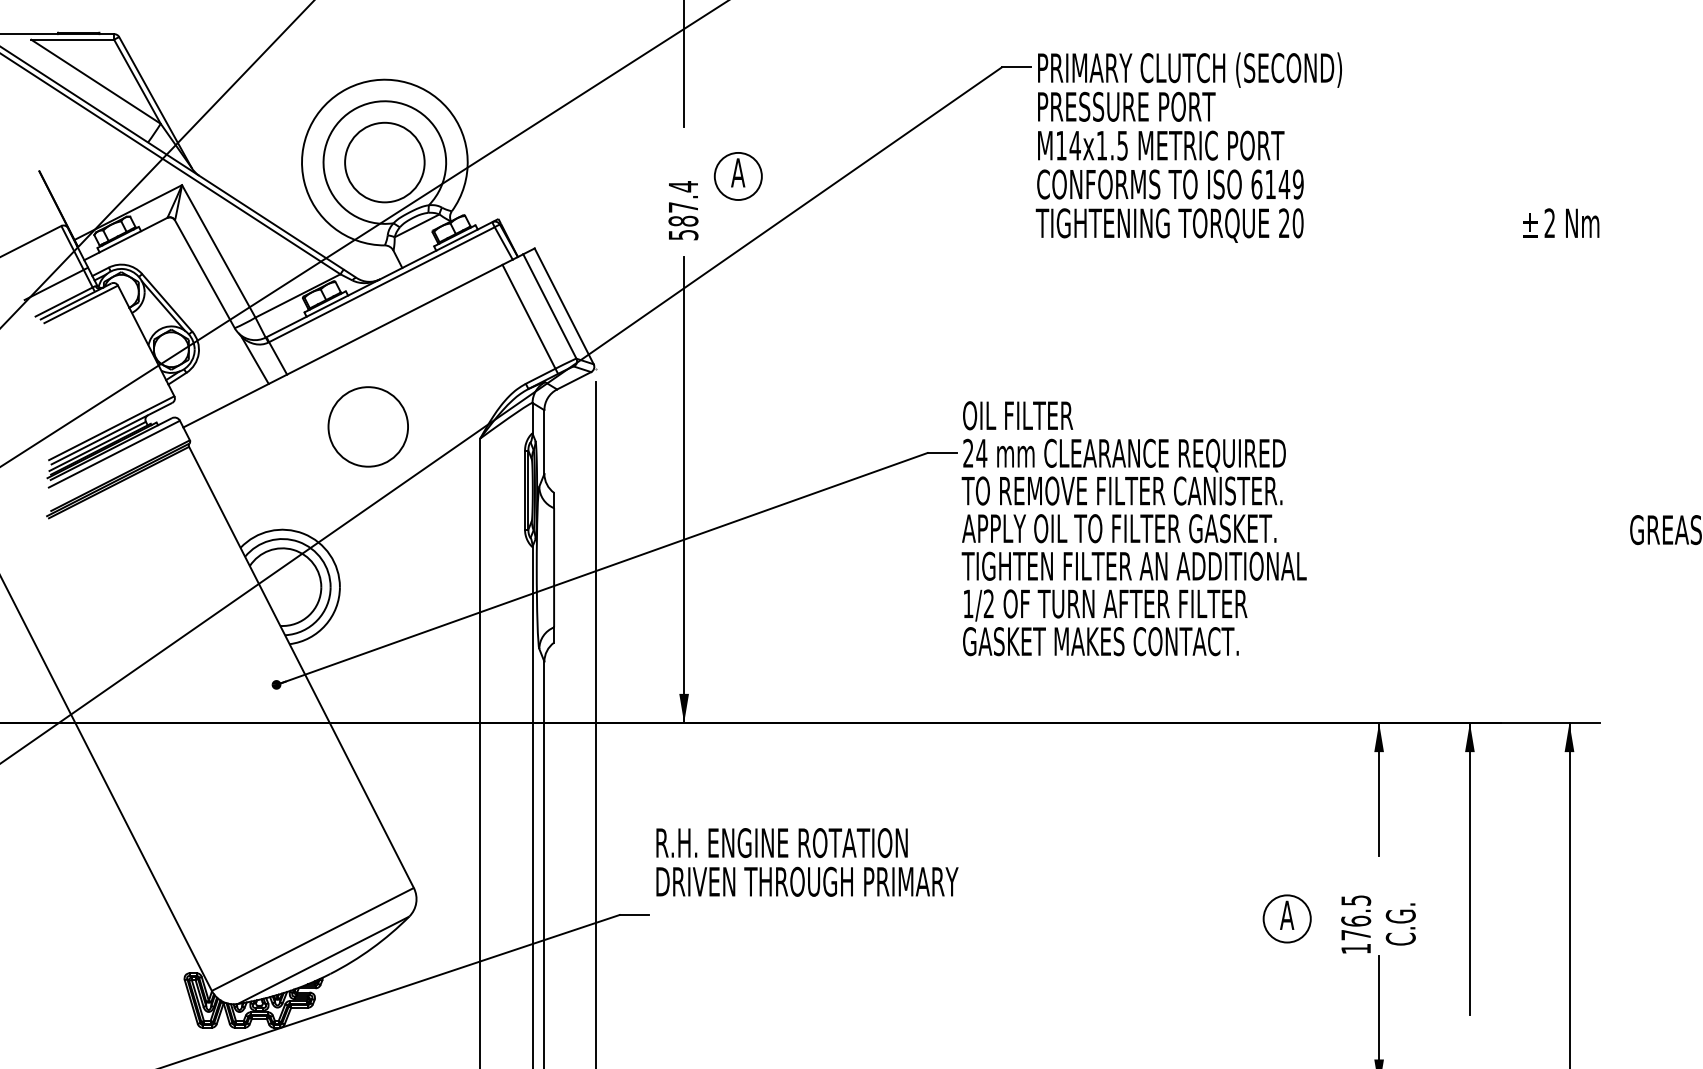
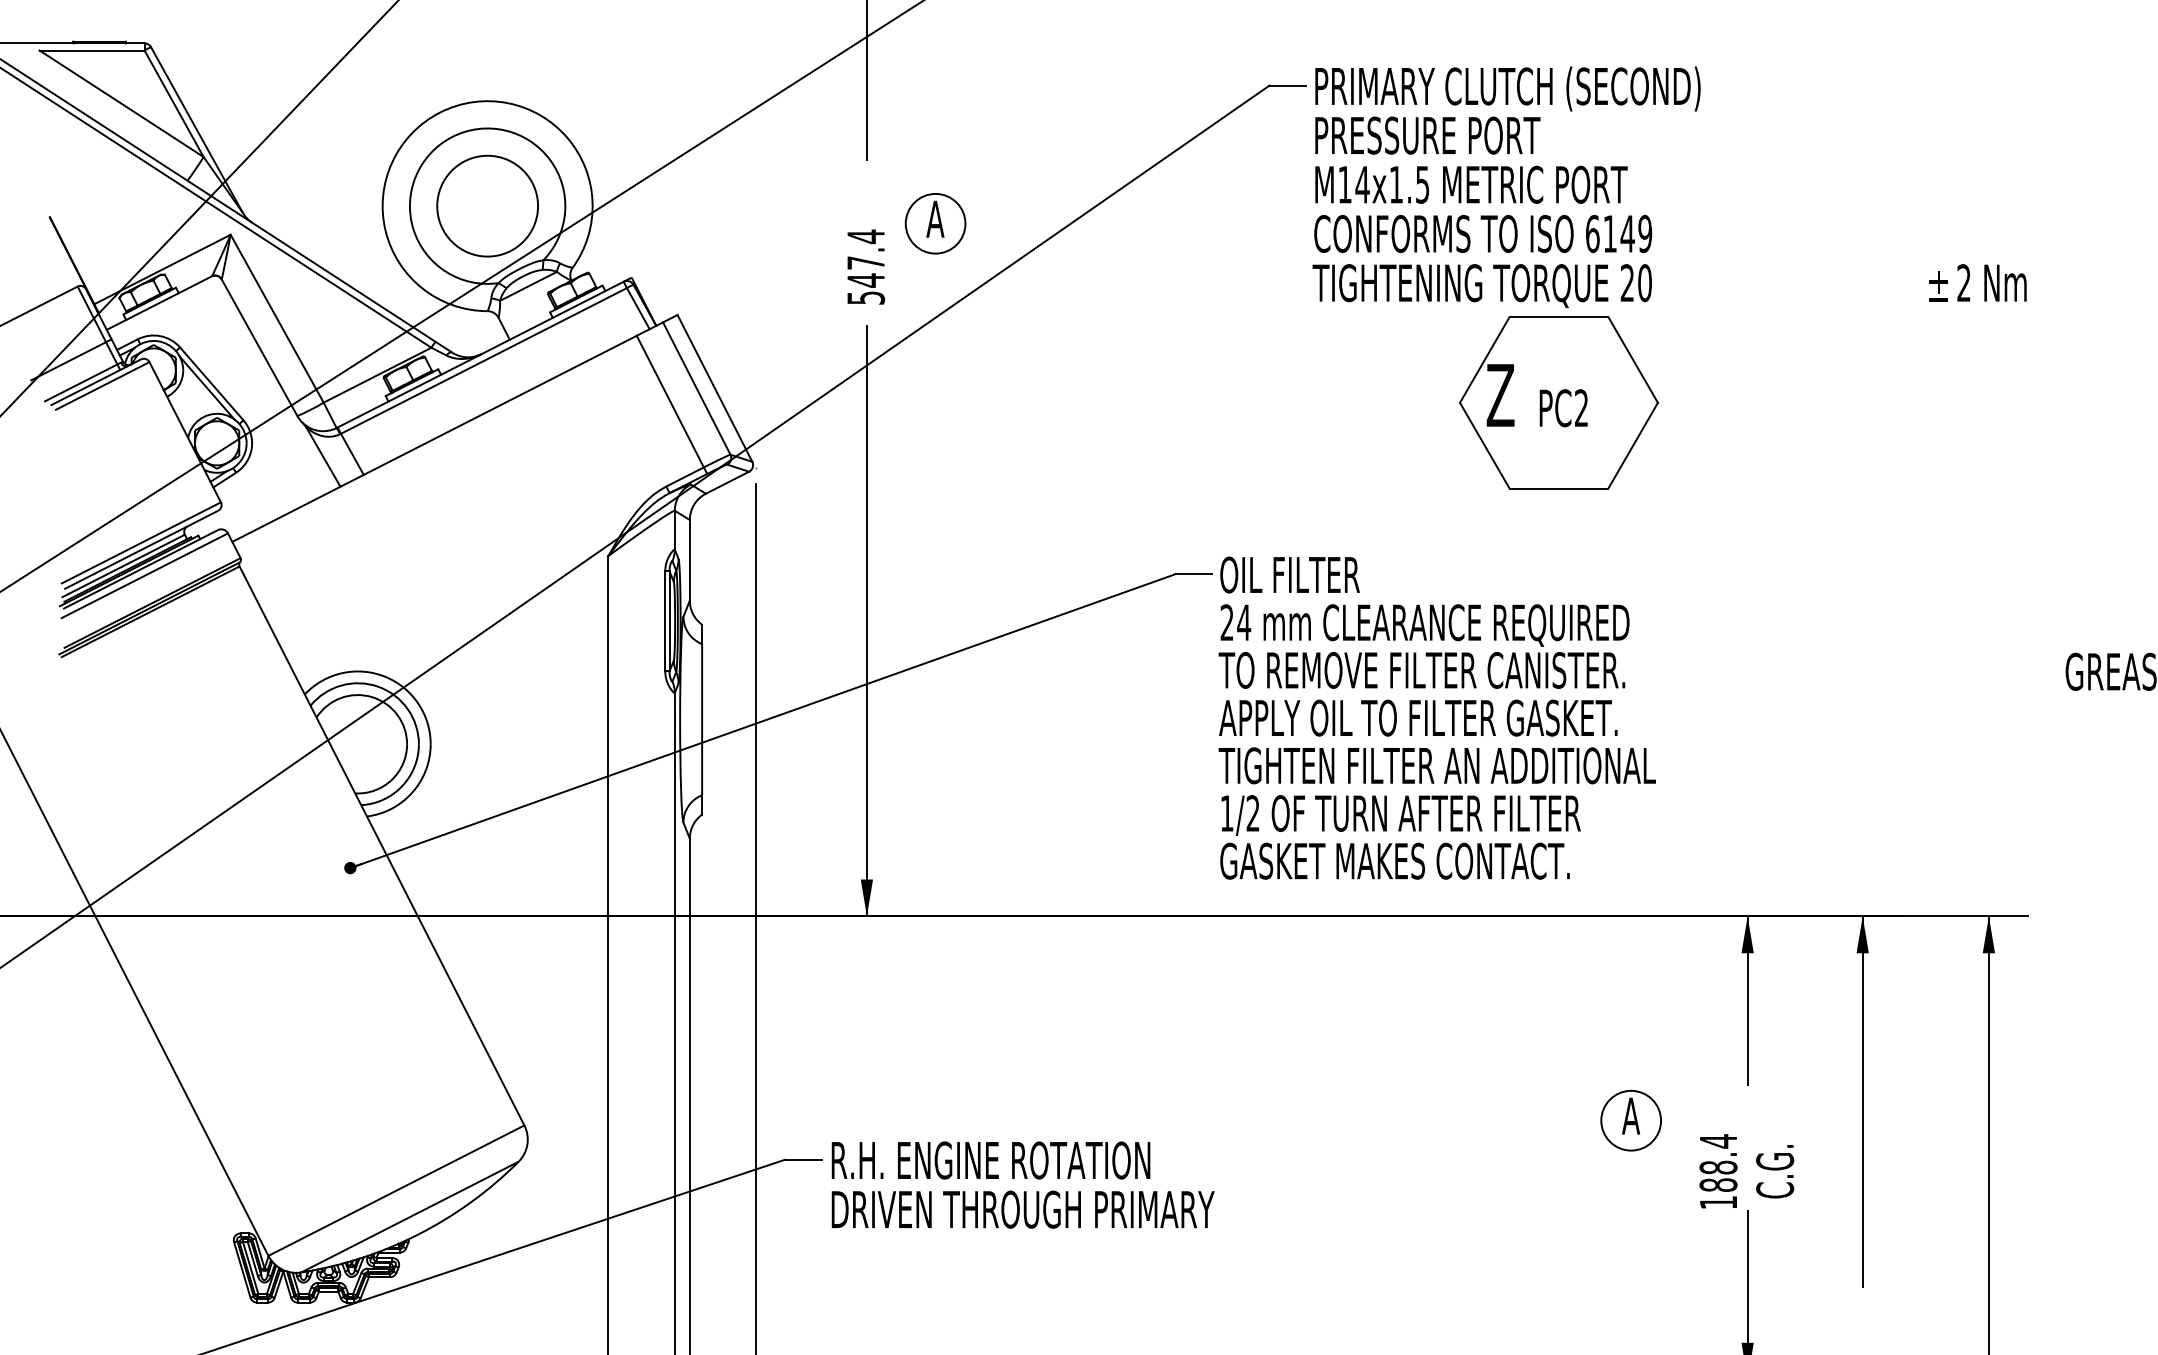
text: (683, 221) -> (866, 280), 587.4 -> 547.4
part: (1229, 317) -> (1558, 402), added
circle: (368, 426) -> (466, 540), removed
text: (1133, 528) -> (1436, 717), moved
text: (806, 861) -> (1022, 1184), moved
text: (1356, 917) -> (1718, 1162), 176.5 -> 188.4
part: (1286, 918) -> (1630, 1120), moved

